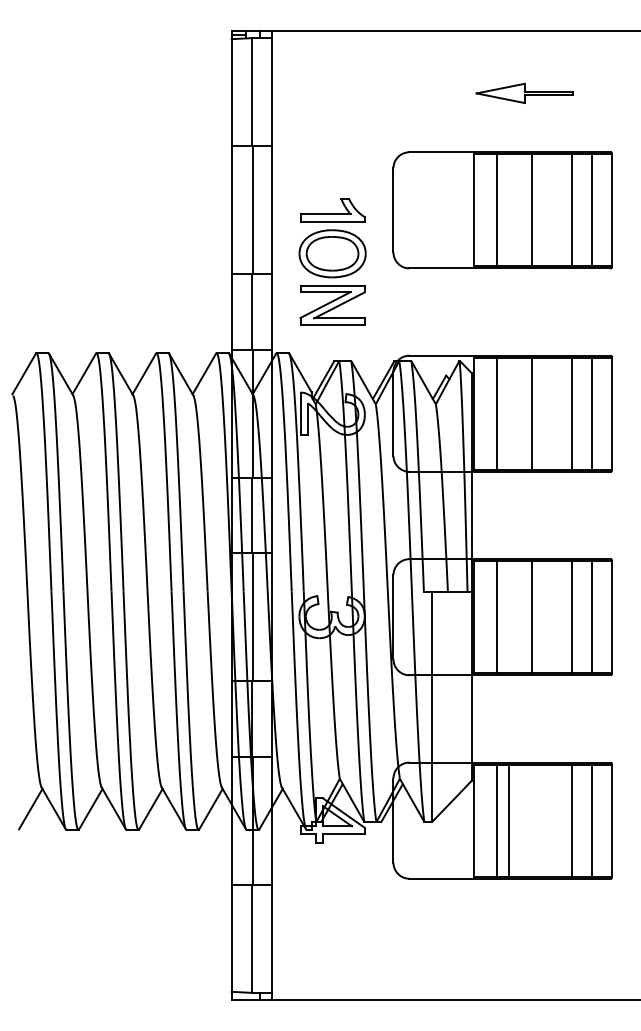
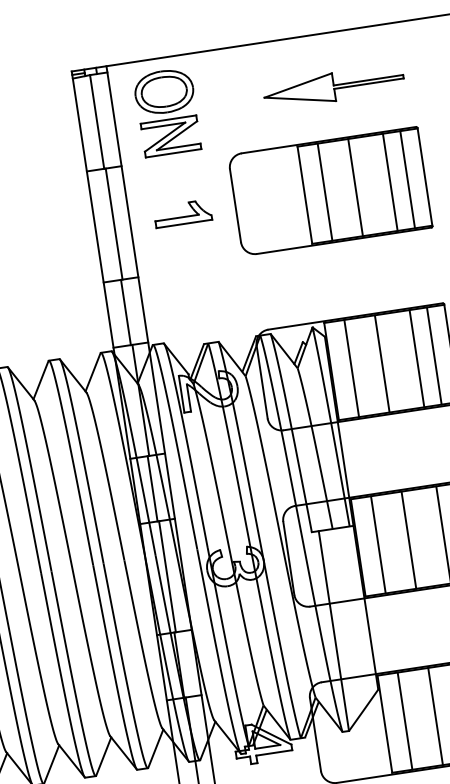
part: (524, 93) -> (333, 87), size x1.67
part: (332, 277) -> (167, 112), moved
line: (509, 820) -> (435, 716), moved

